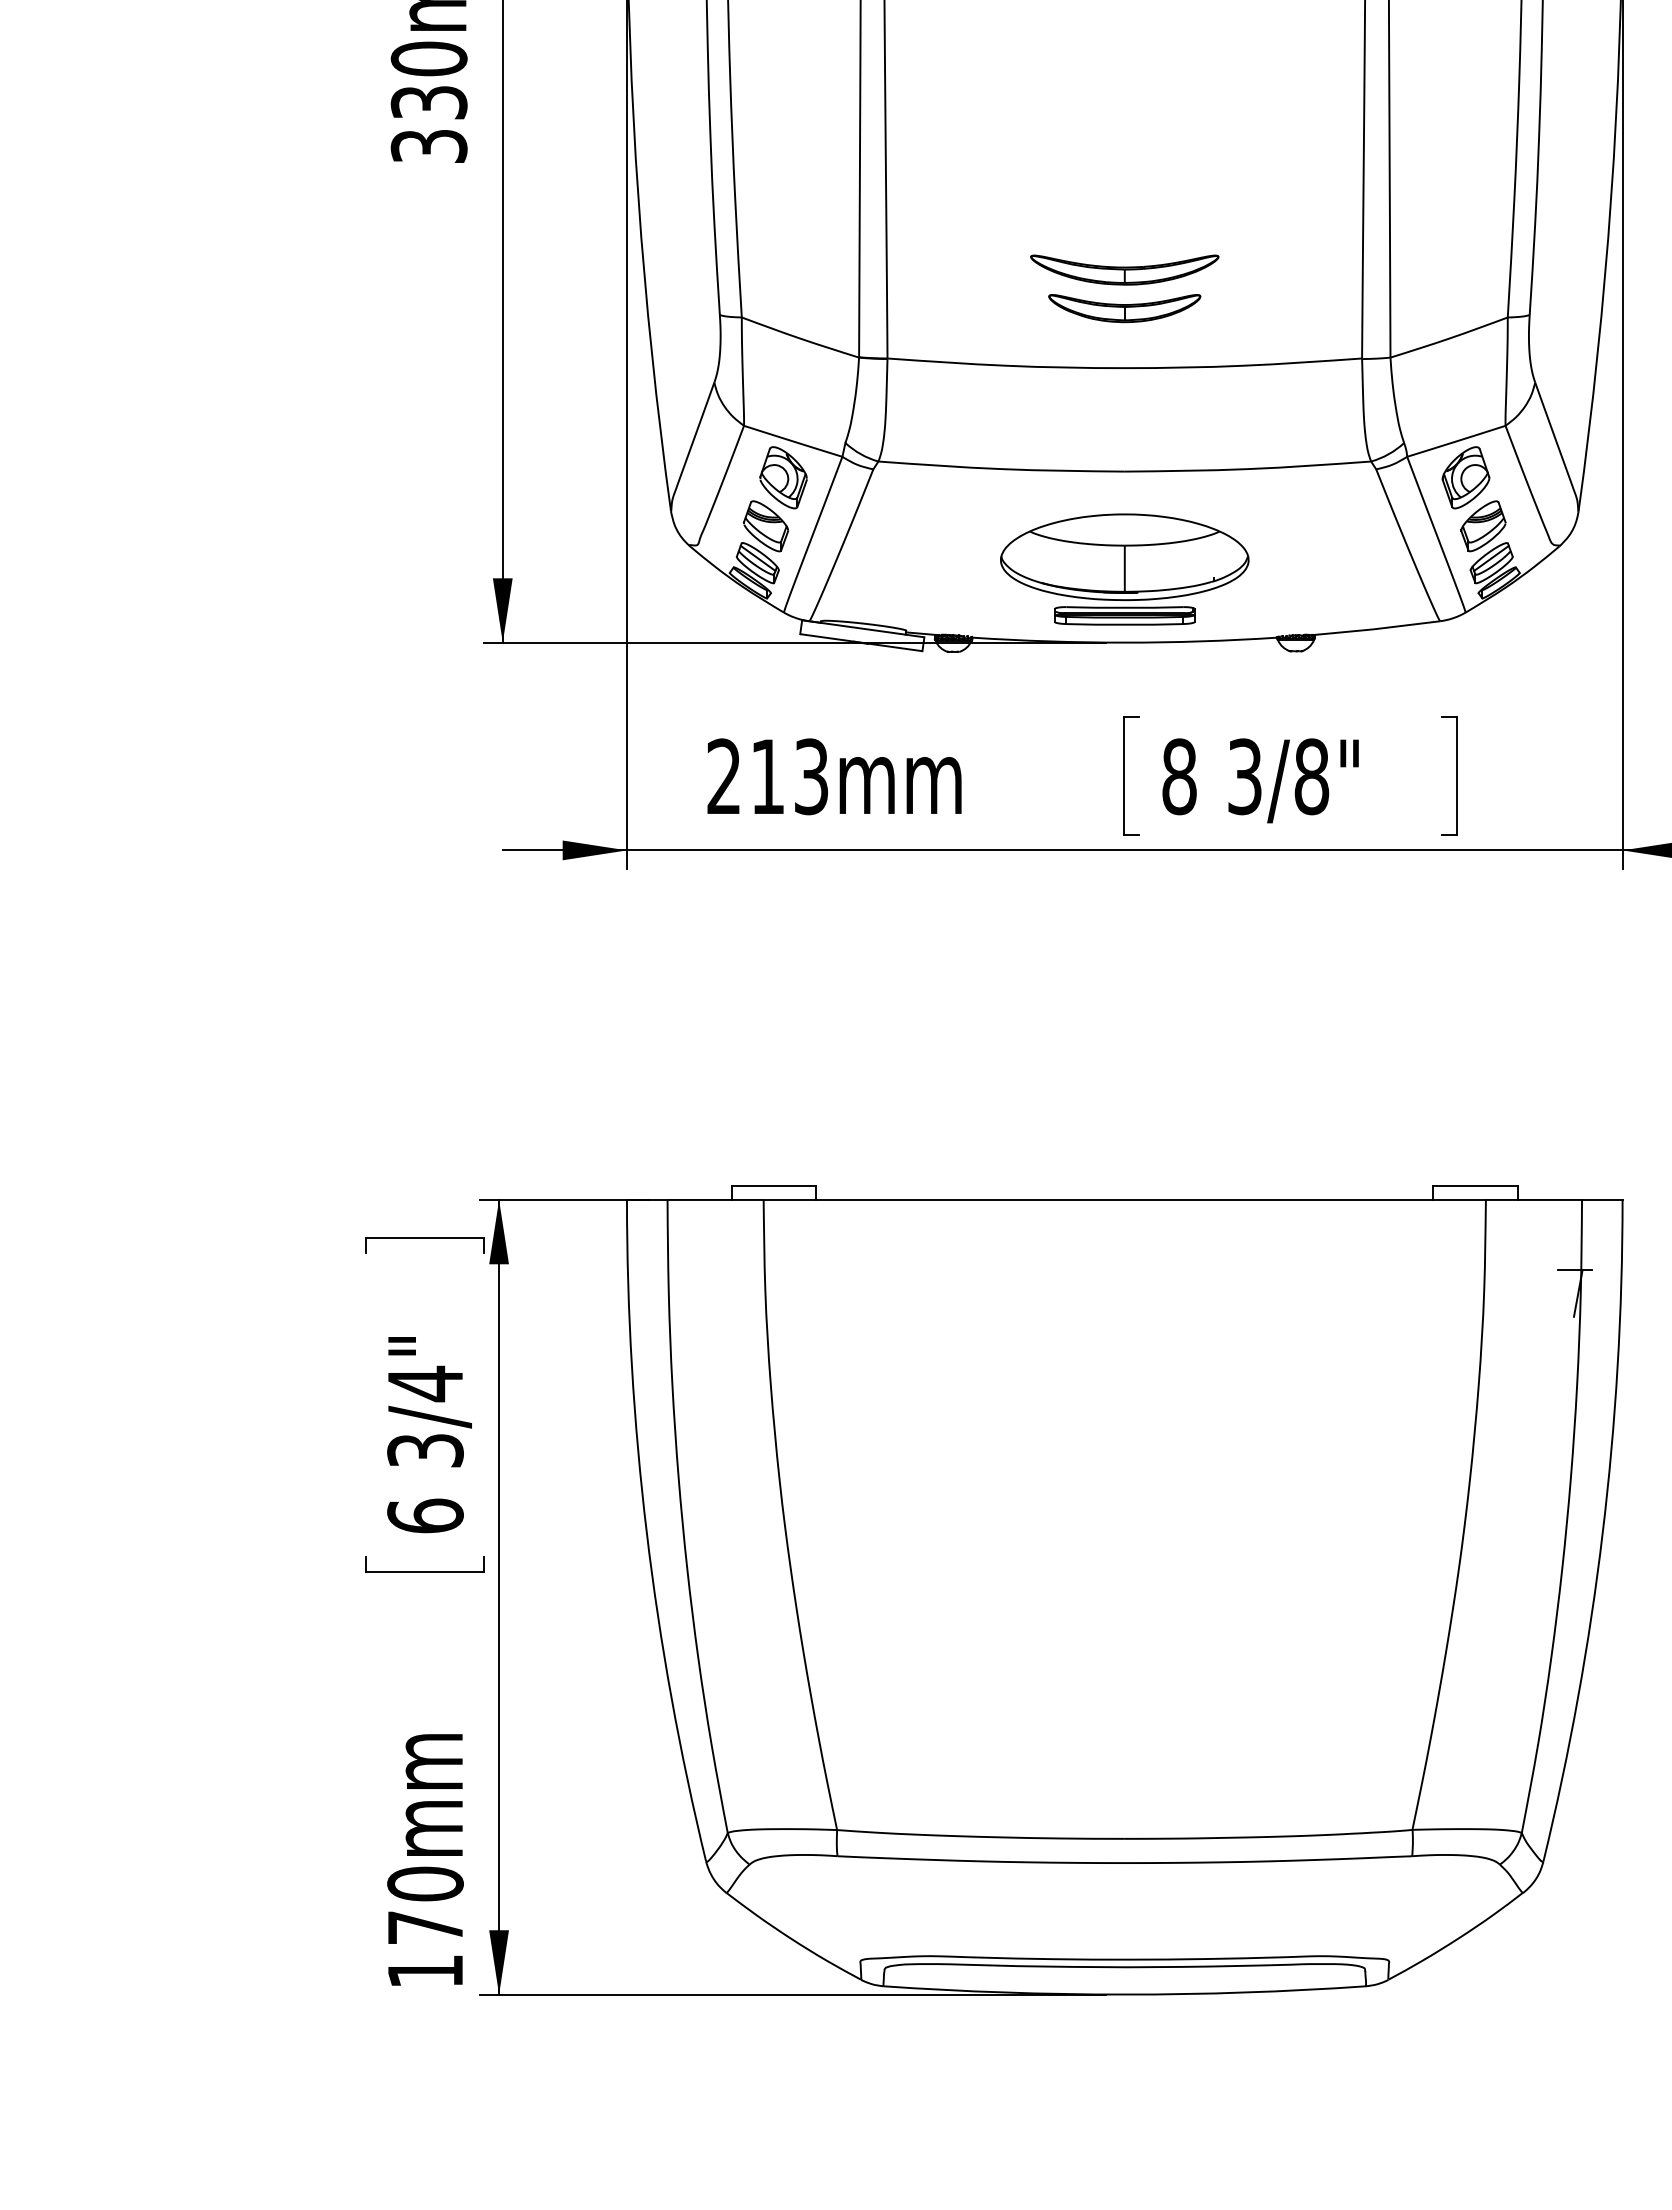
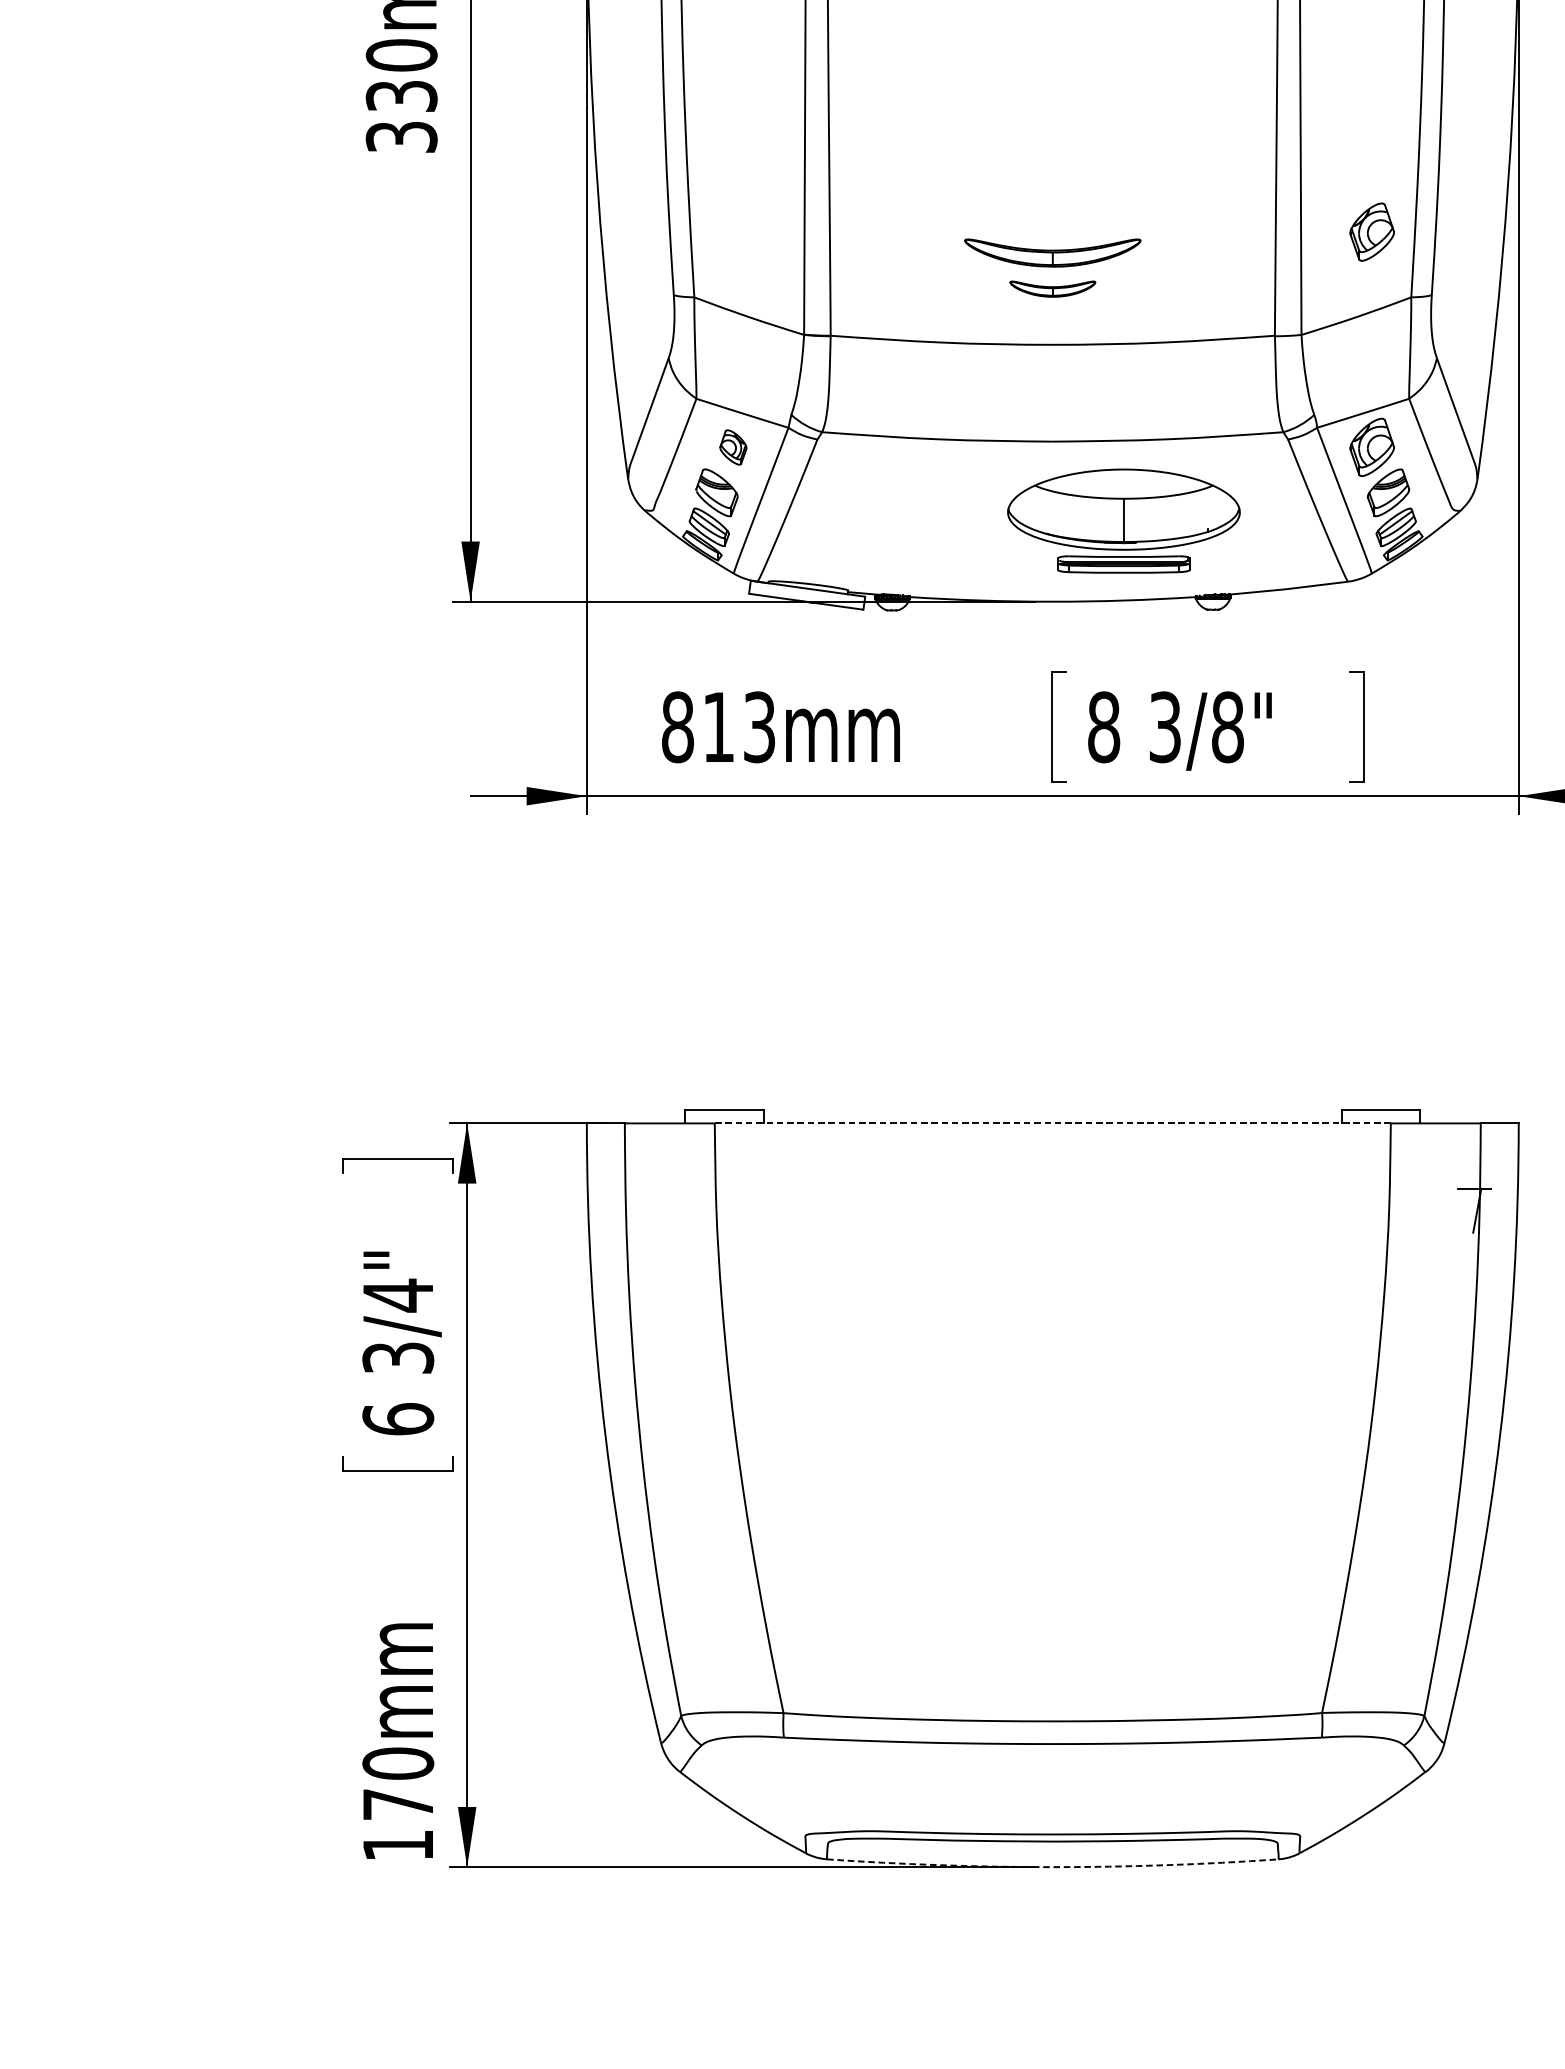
part: (1465, 247) -> (1371, 231), added
part: (1124, 308) -> (1052, 288), size x0.6
part: (783, 477) -> (733, 447), size x0.6
part: (1124, 569) -> (1123, 521), moved
text: (724, 776) -> (678, 727), 213mm -> 813mm
line: (1124, 1199) -> (1052, 1122), solid -> dashed
arc: (1124, 1994) -> (1052, 1867), solid -> dashed

